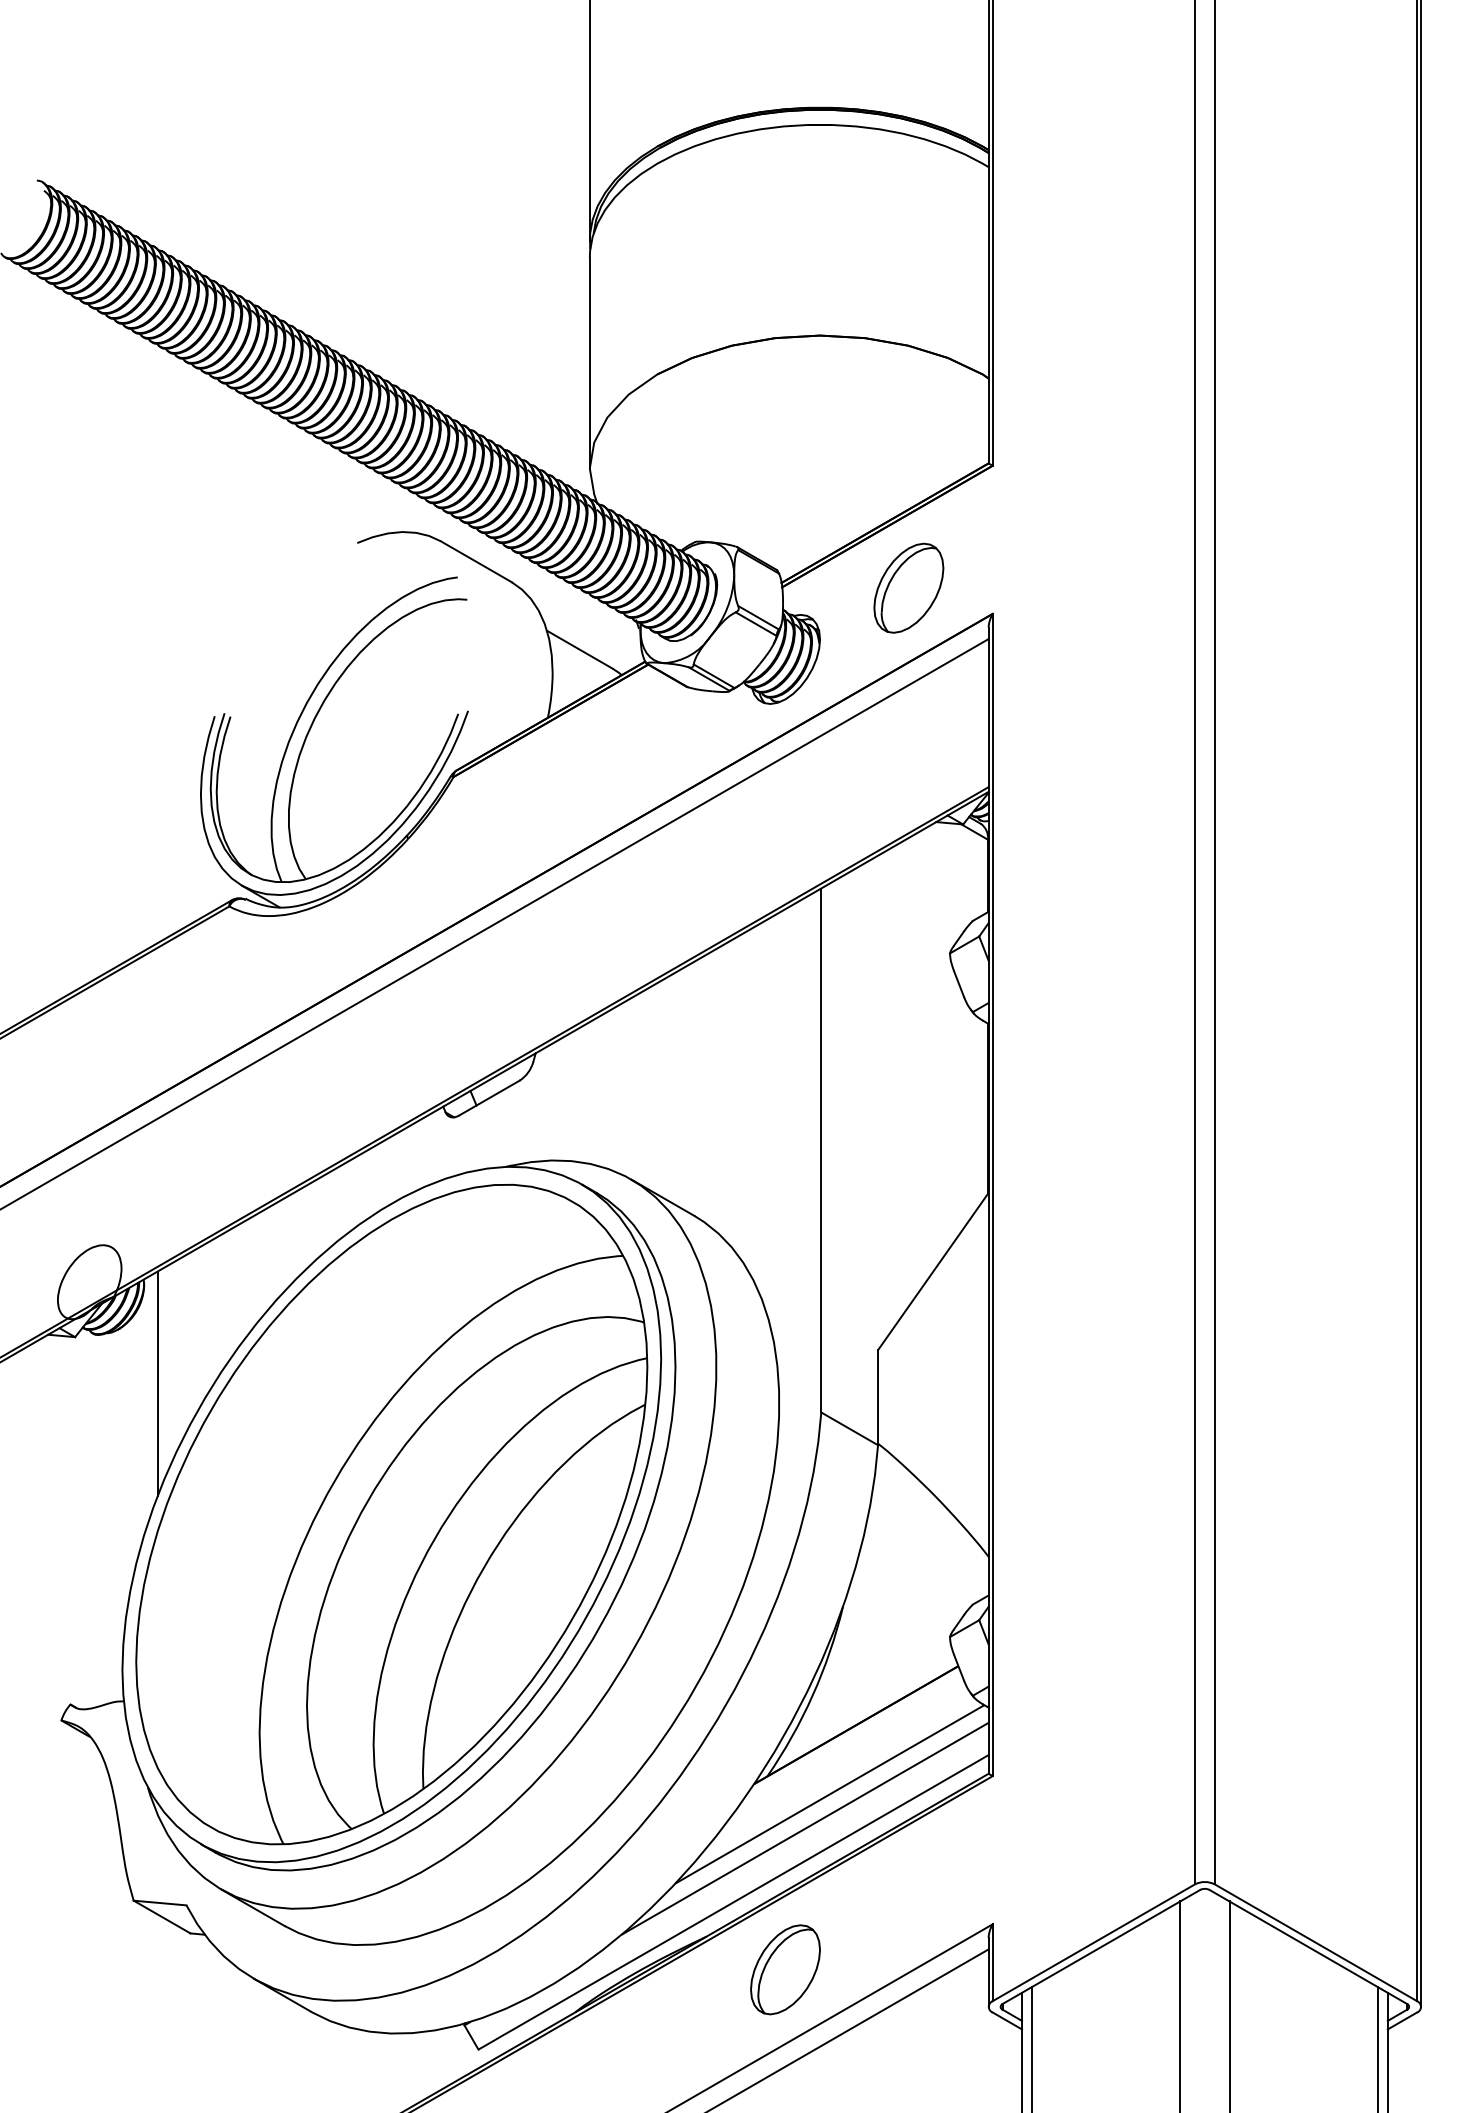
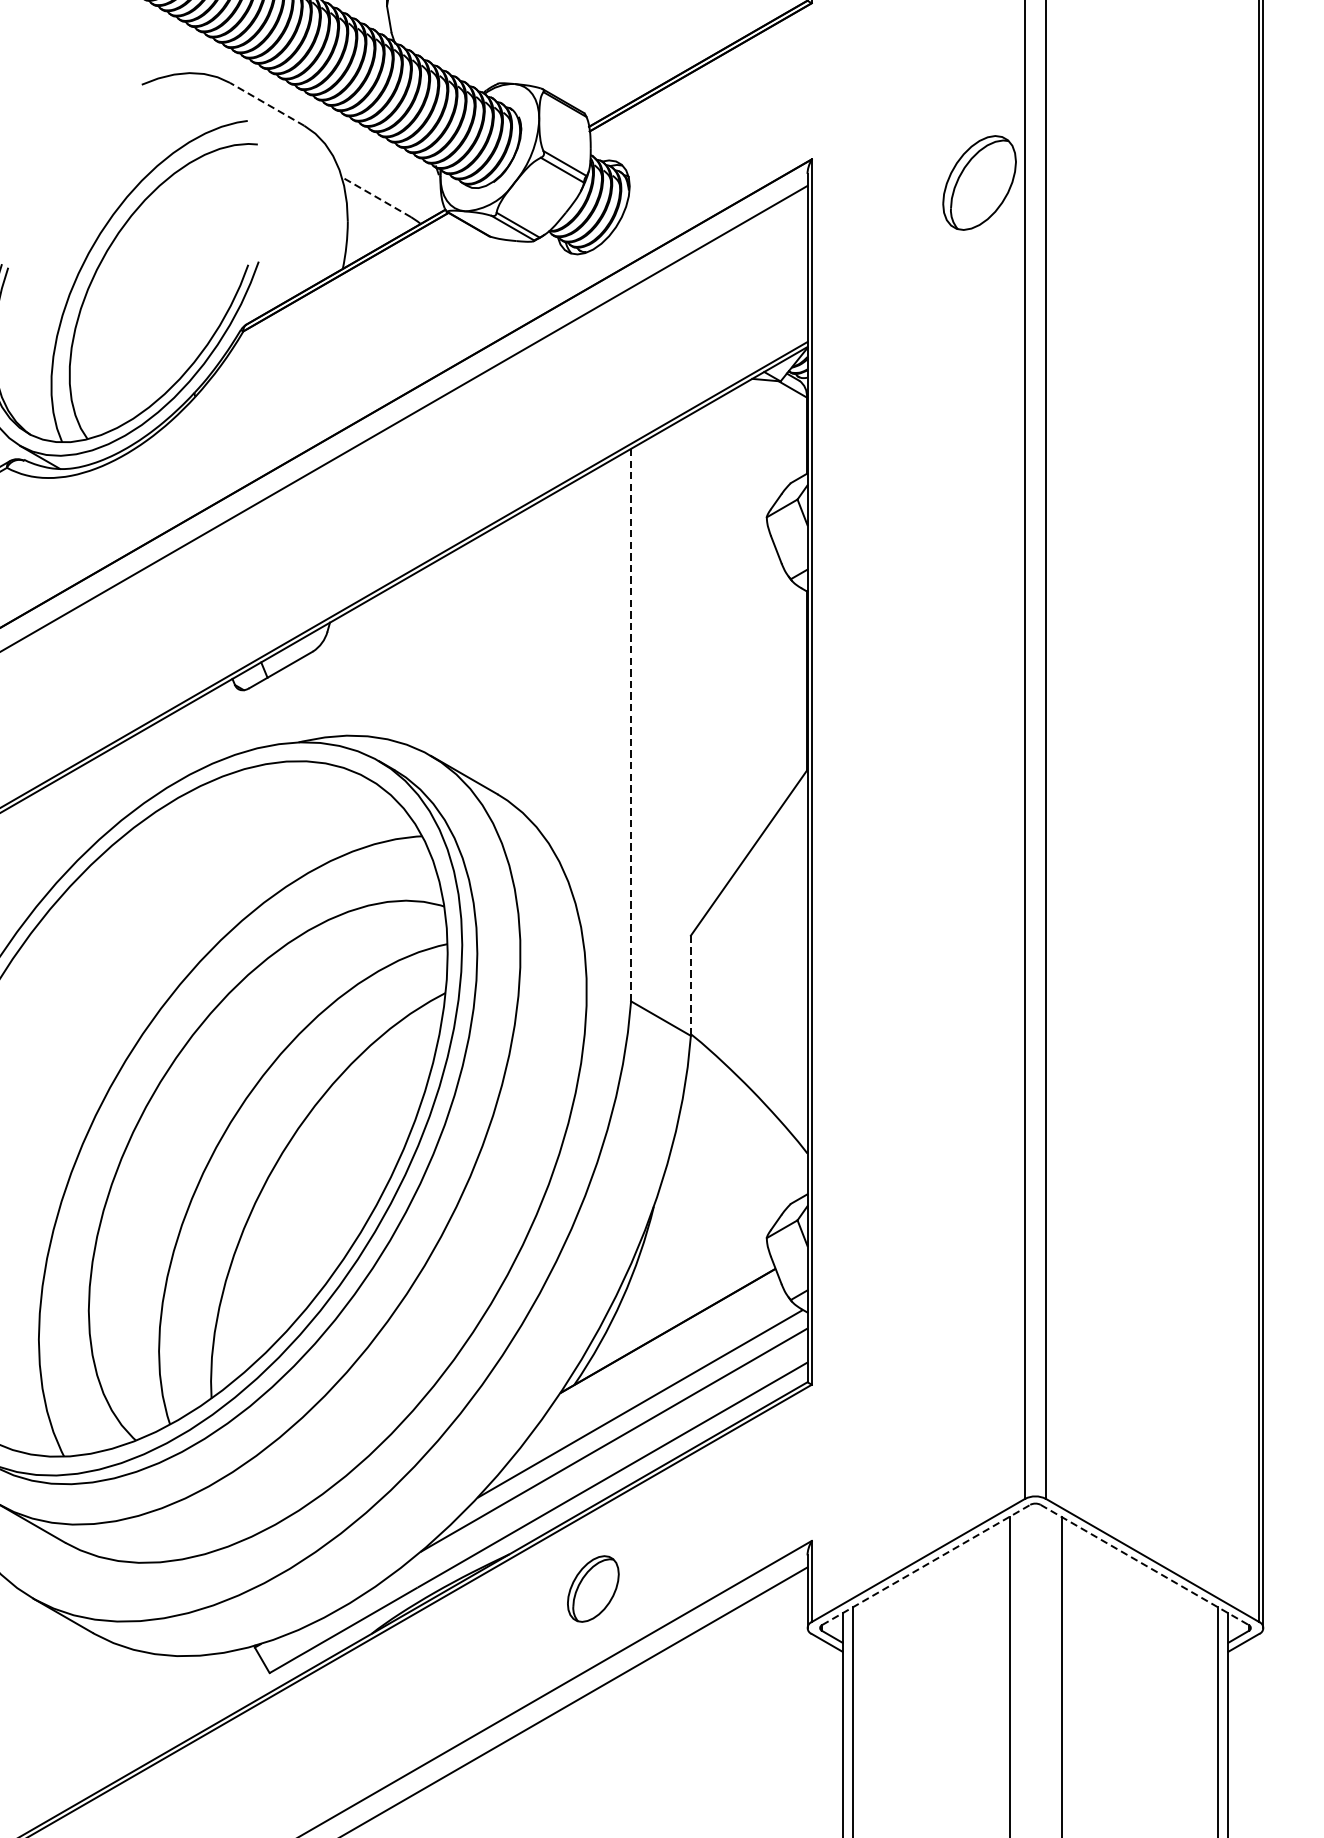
line: (476, 561) -> (267, 104), solid -> dashed
part: (908, 587) -> (979, 182), moved
line: (579, 649) -> (376, 196), solid -> dashed
line: (821, 1150) -> (631, 725), solid -> dashed
line: (878, 1397) -> (691, 985), solid -> dashed
line: (1101, 1947) -> (926, 1565), solid -> dashed
line: (1308, 1947) -> (1144, 1565), solid -> dashed
part: (785, 1969) -> (593, 1588), size x0.7

